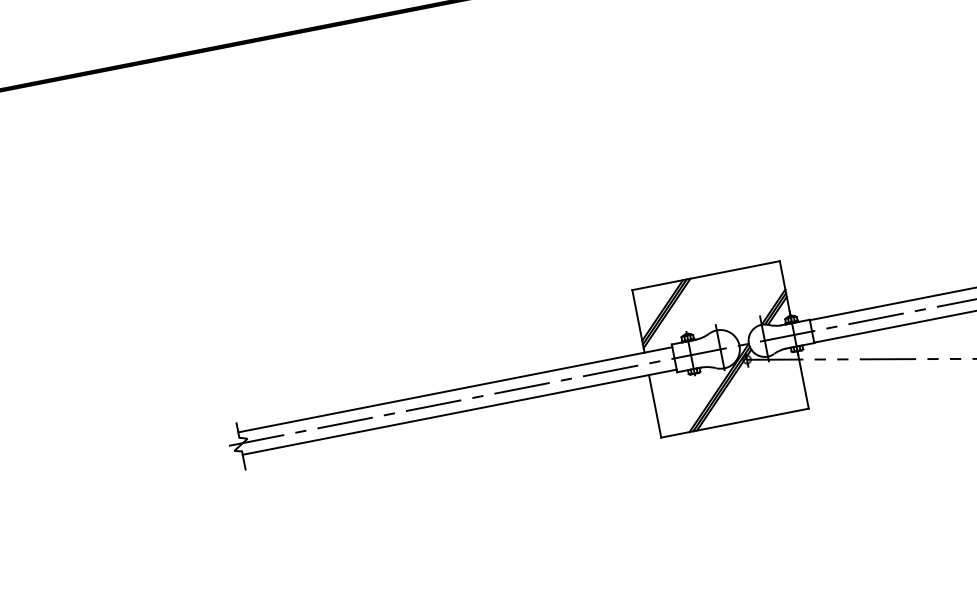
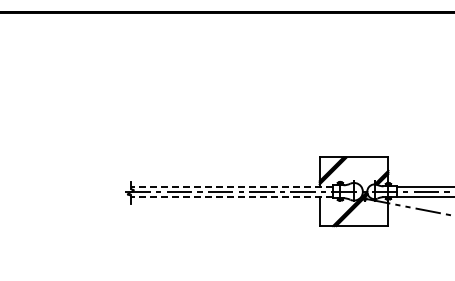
line: (454, 389) -> (231, 186), solid -> dashed
line: (459, 411) -> (231, 196), solid -> dashed

